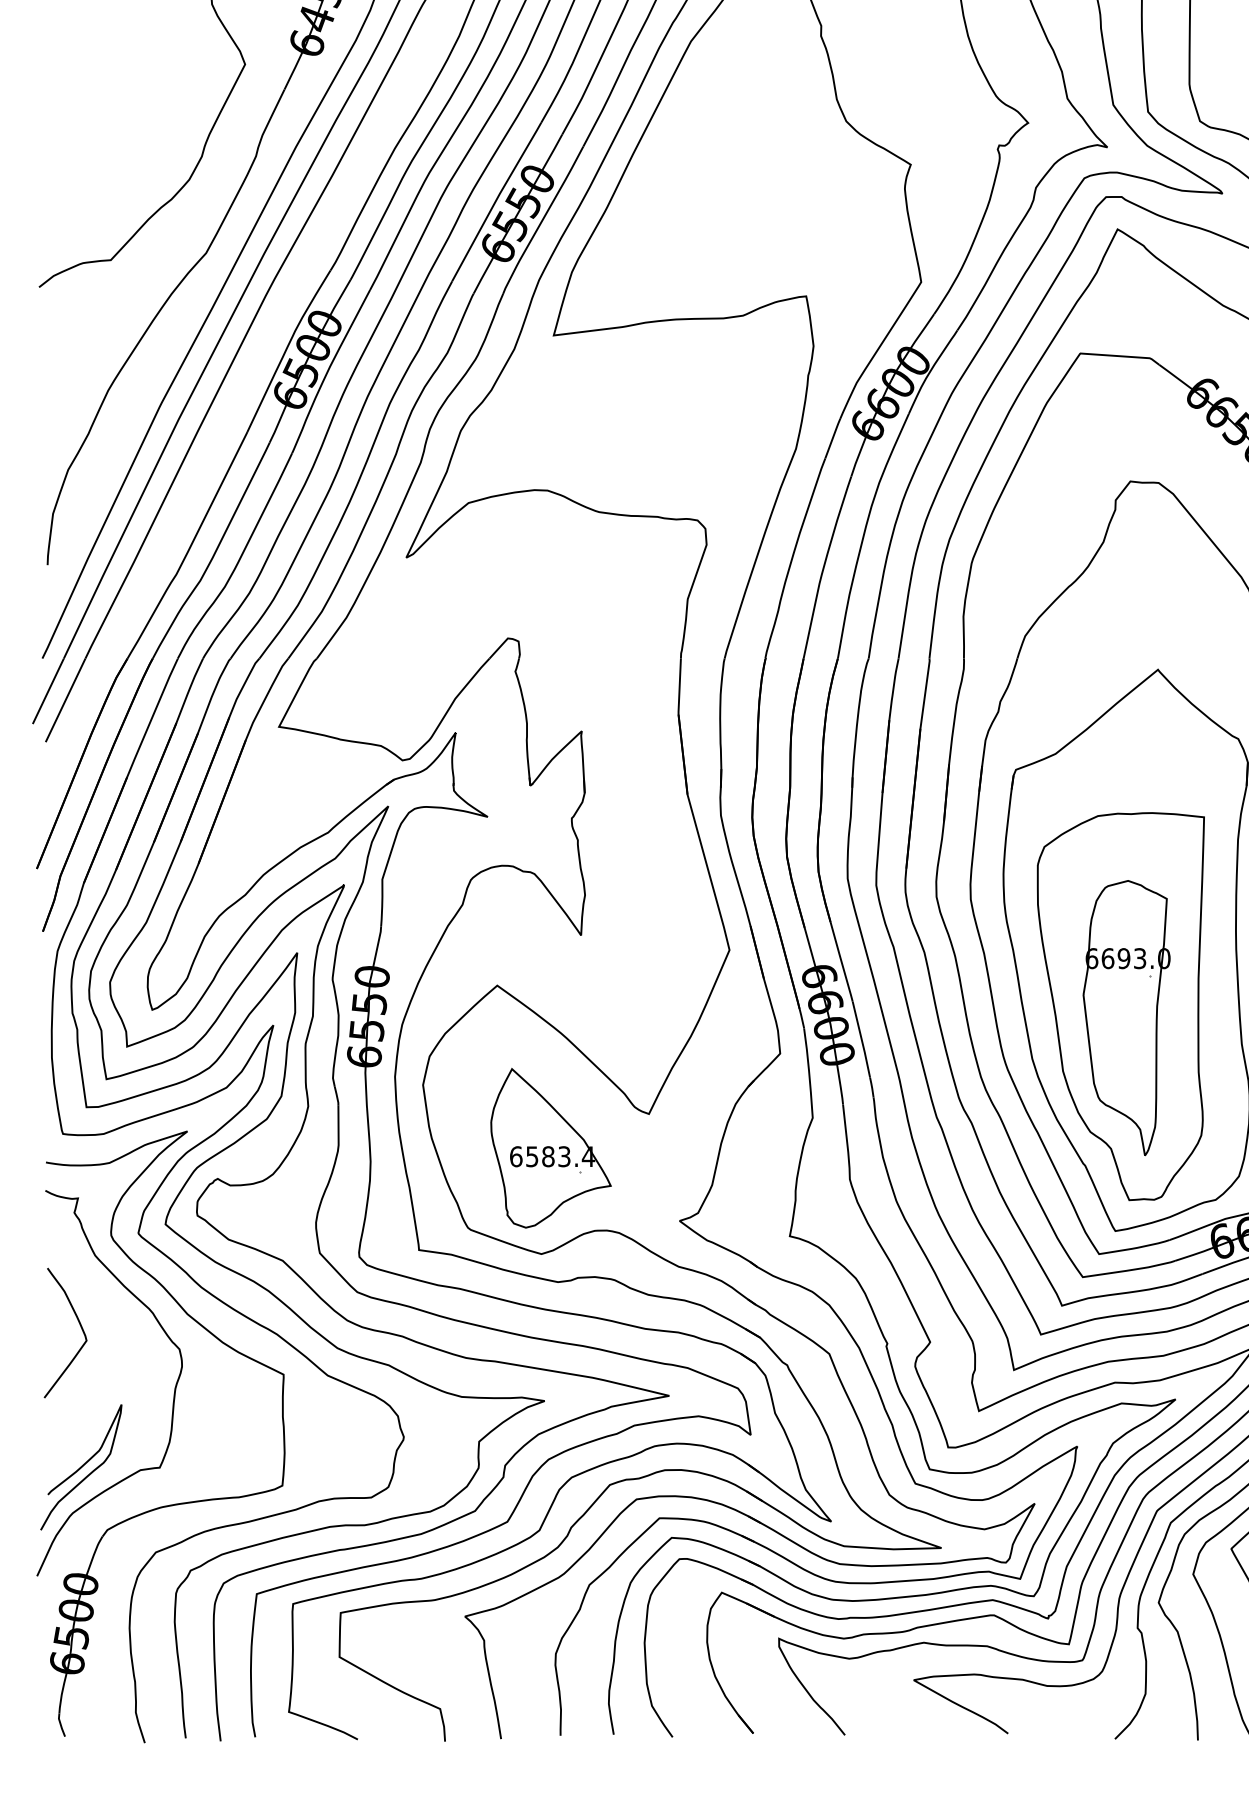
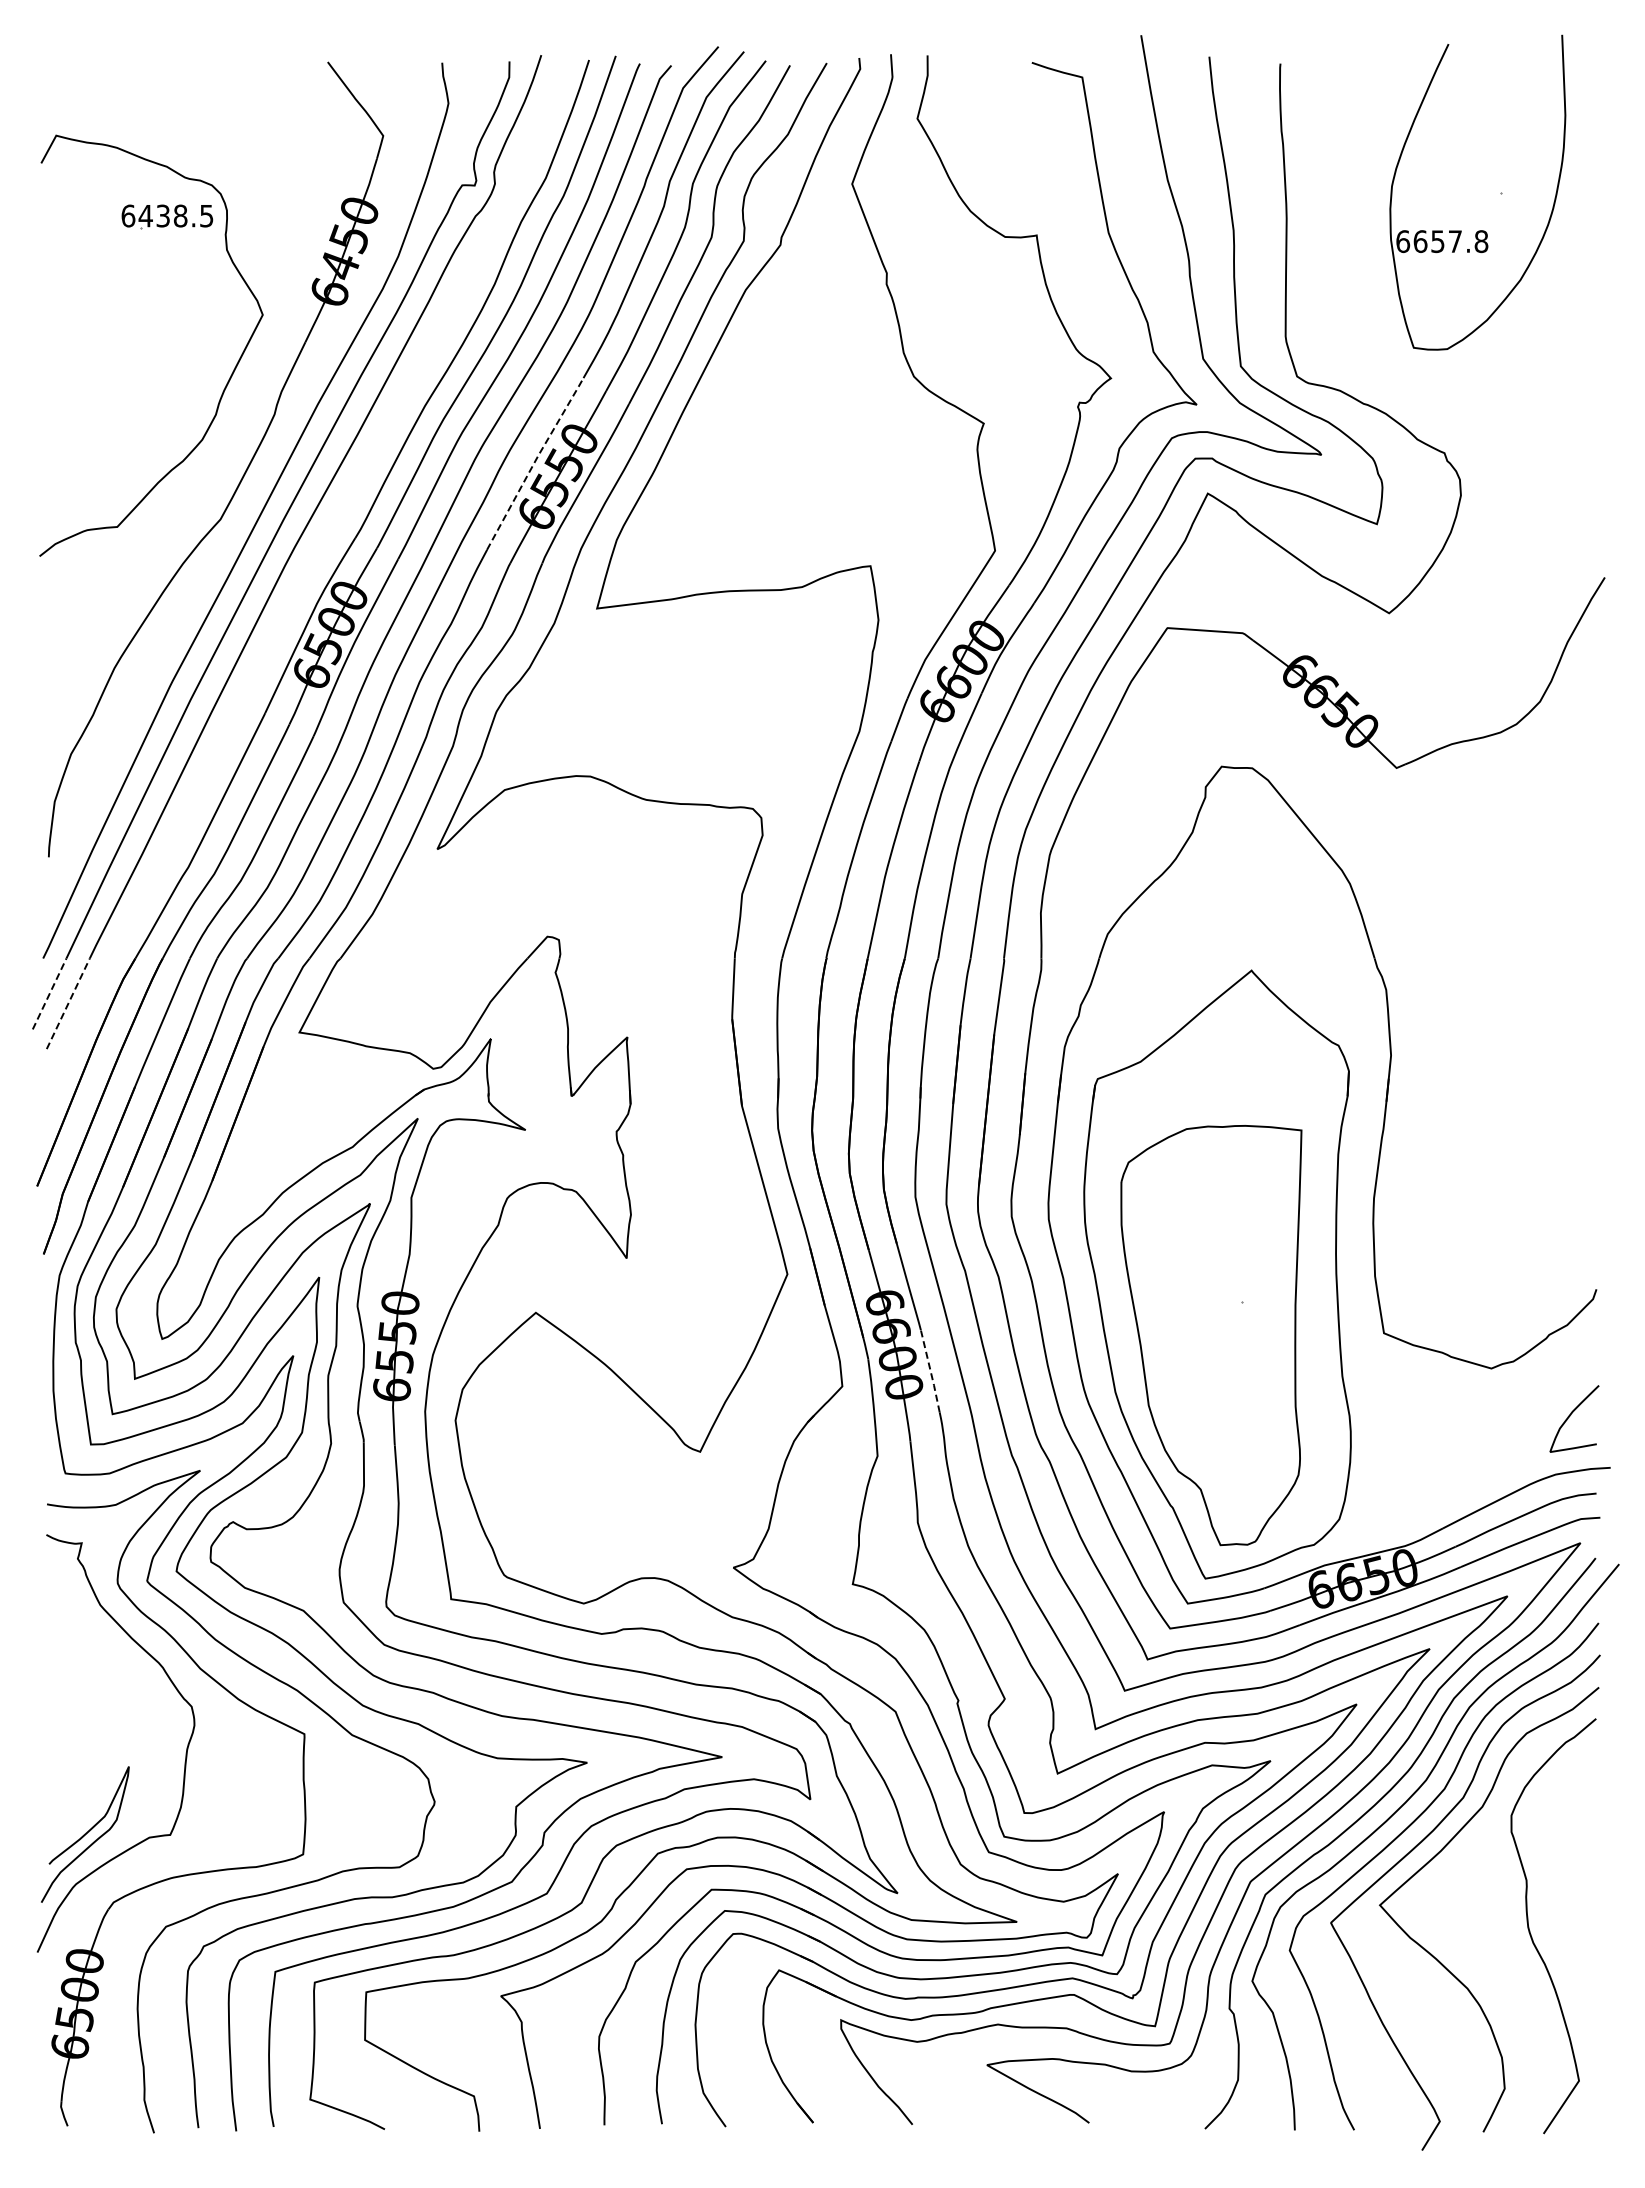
line: (495, 200) -> (534, 462), solid -> dashed
line: (48, 690) -> (49, 993), solid -> dashed
line: (65, 700) -> (68, 1003), solid -> dashed
part: (1126, 1017) -> (1217, 1347), removed
line: (861, 1038) -> (930, 1370), solid -> dashed
part: (550, 1147) -> (593, 1488), removed
curve: (79, 1325) -> (83, 1680), removed

